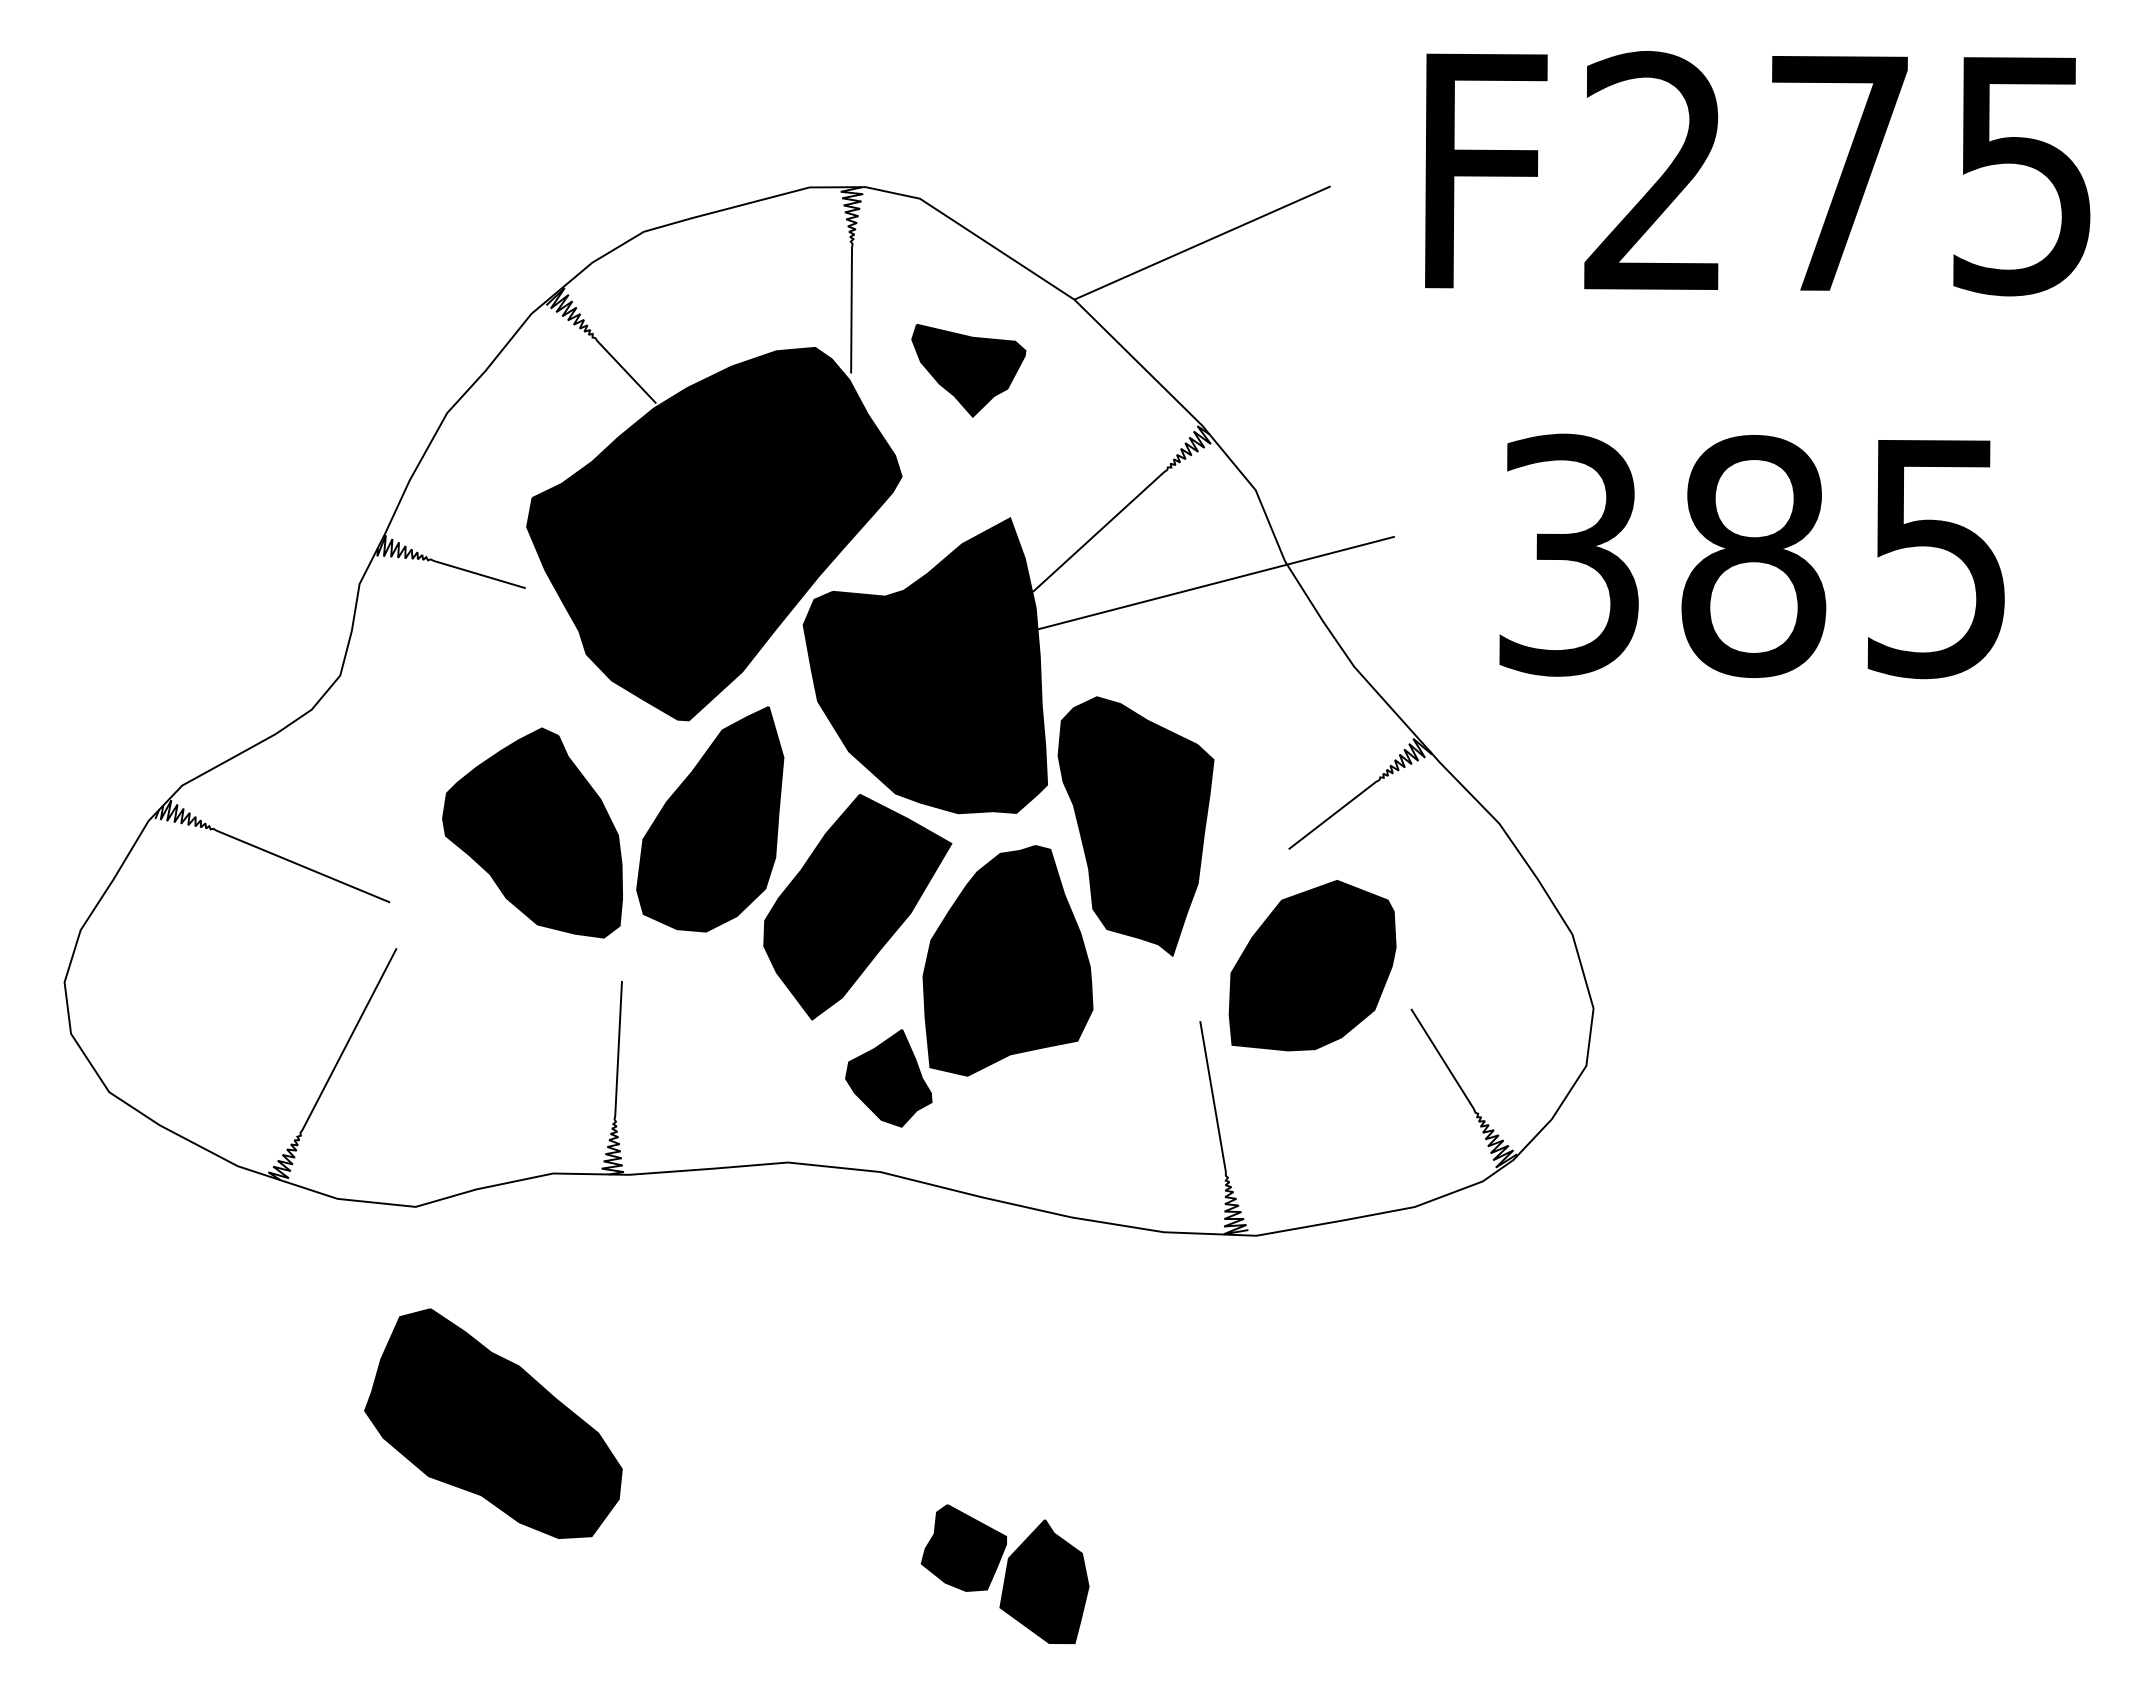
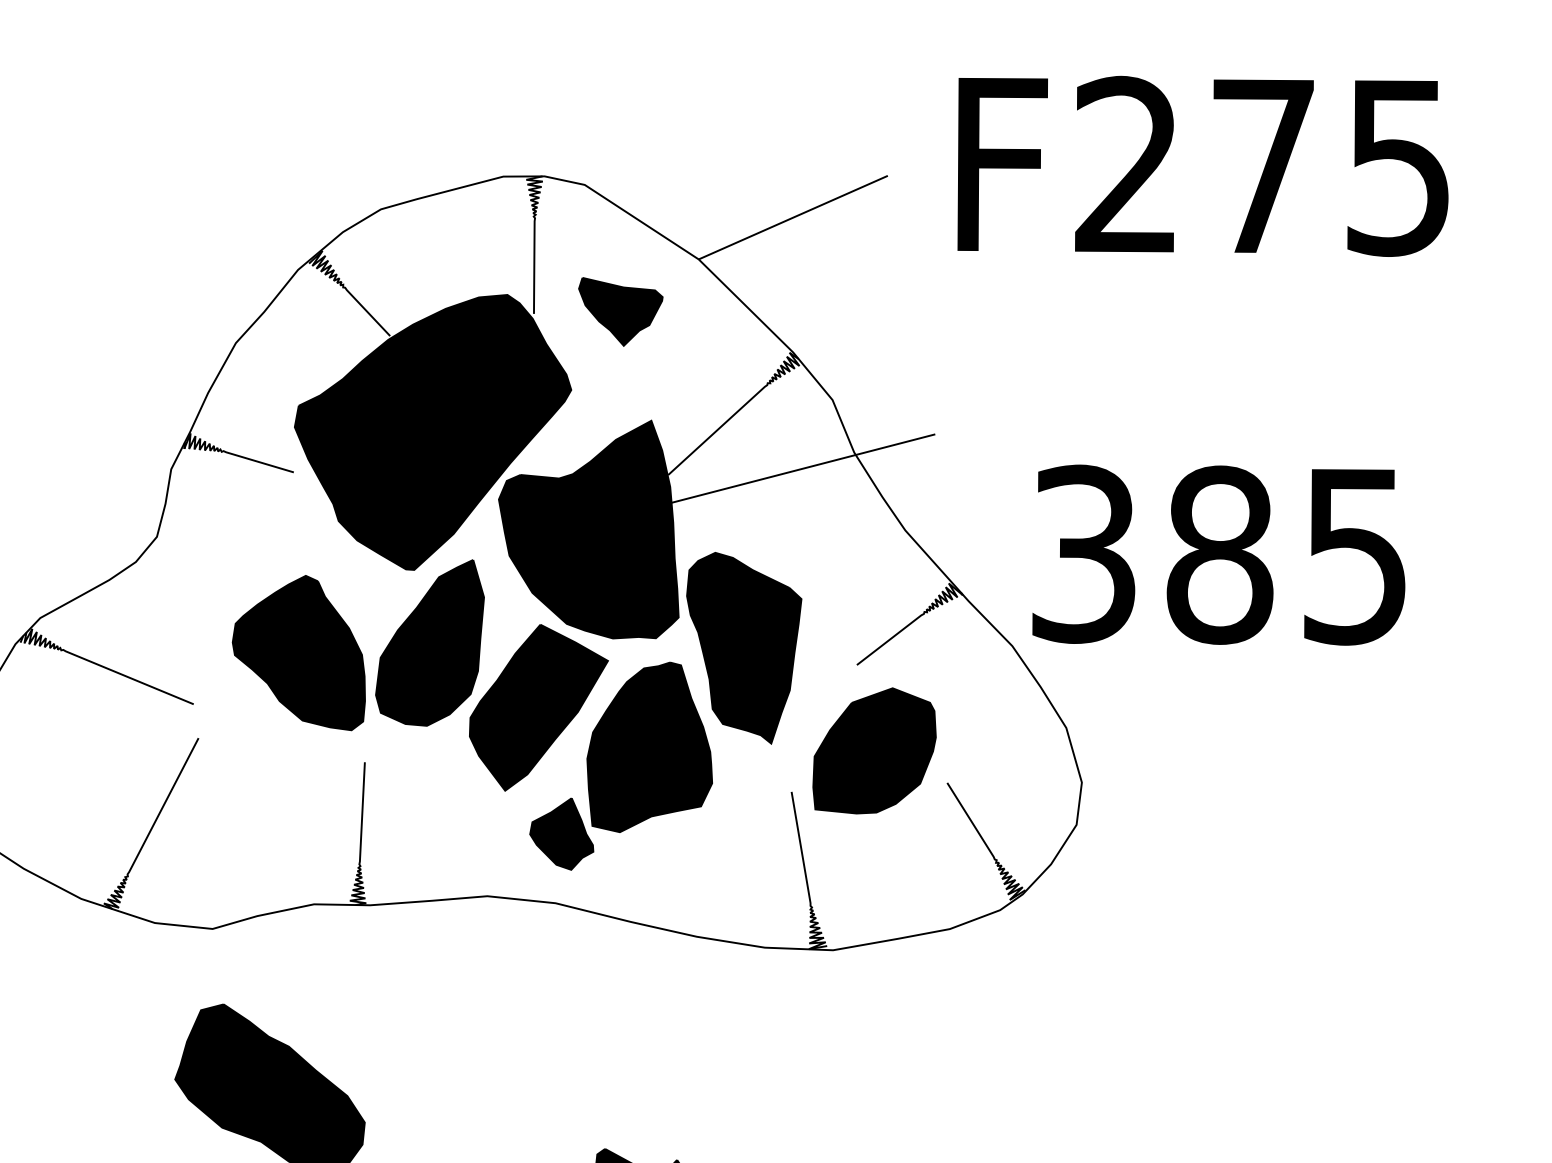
text: (1751, 556) -> (1218, 555), moved

